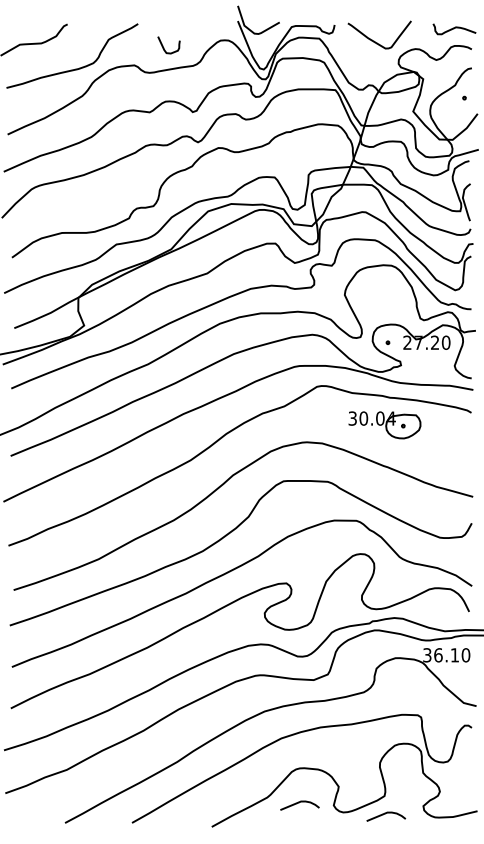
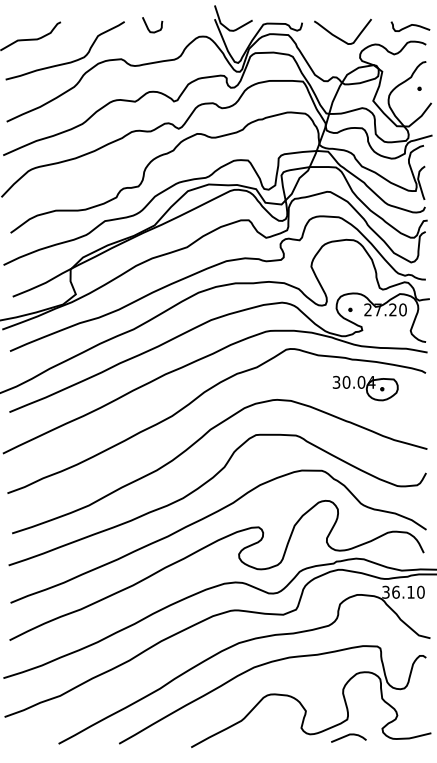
curve: (164, 47) -> (148, 27), moved
part: (384, 425) -> (365, 388), moved
curve: (298, 803) -> (269, 726), removed

